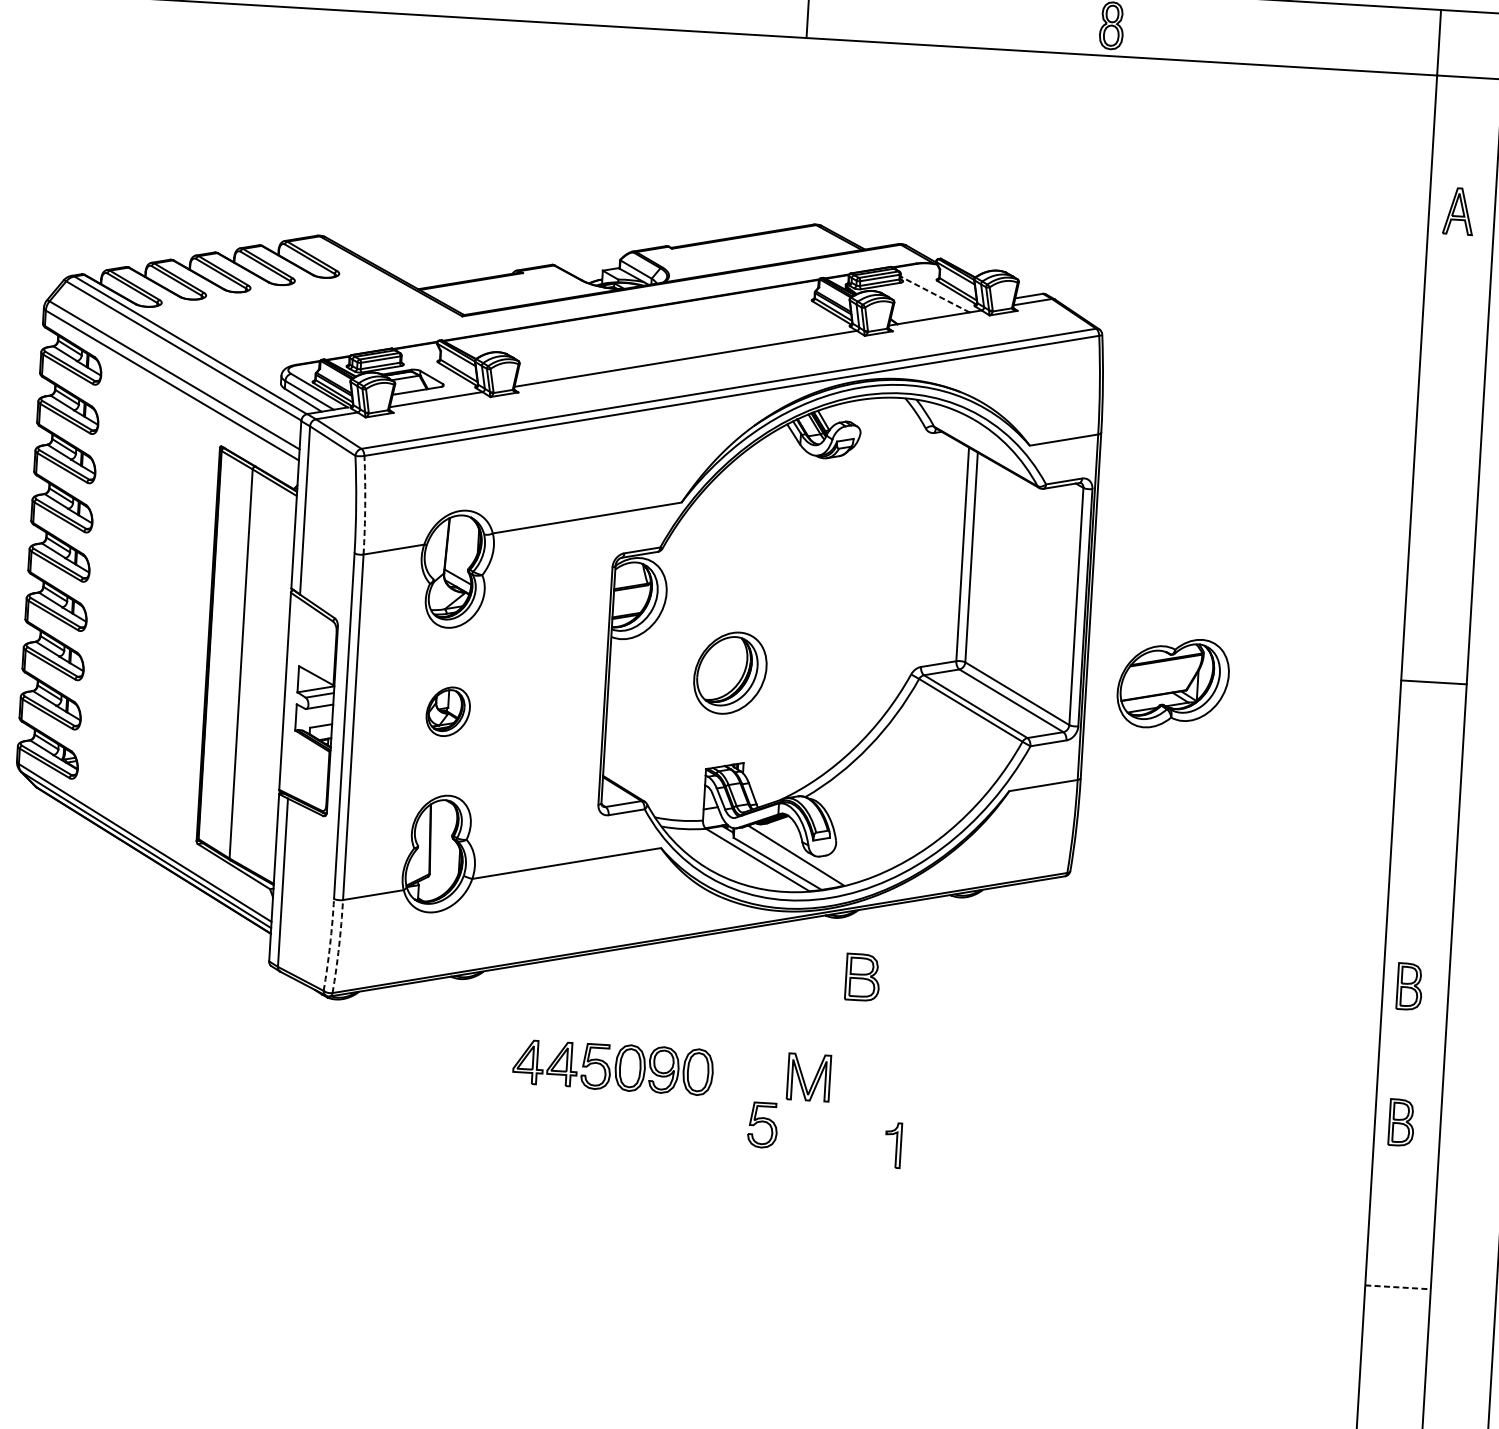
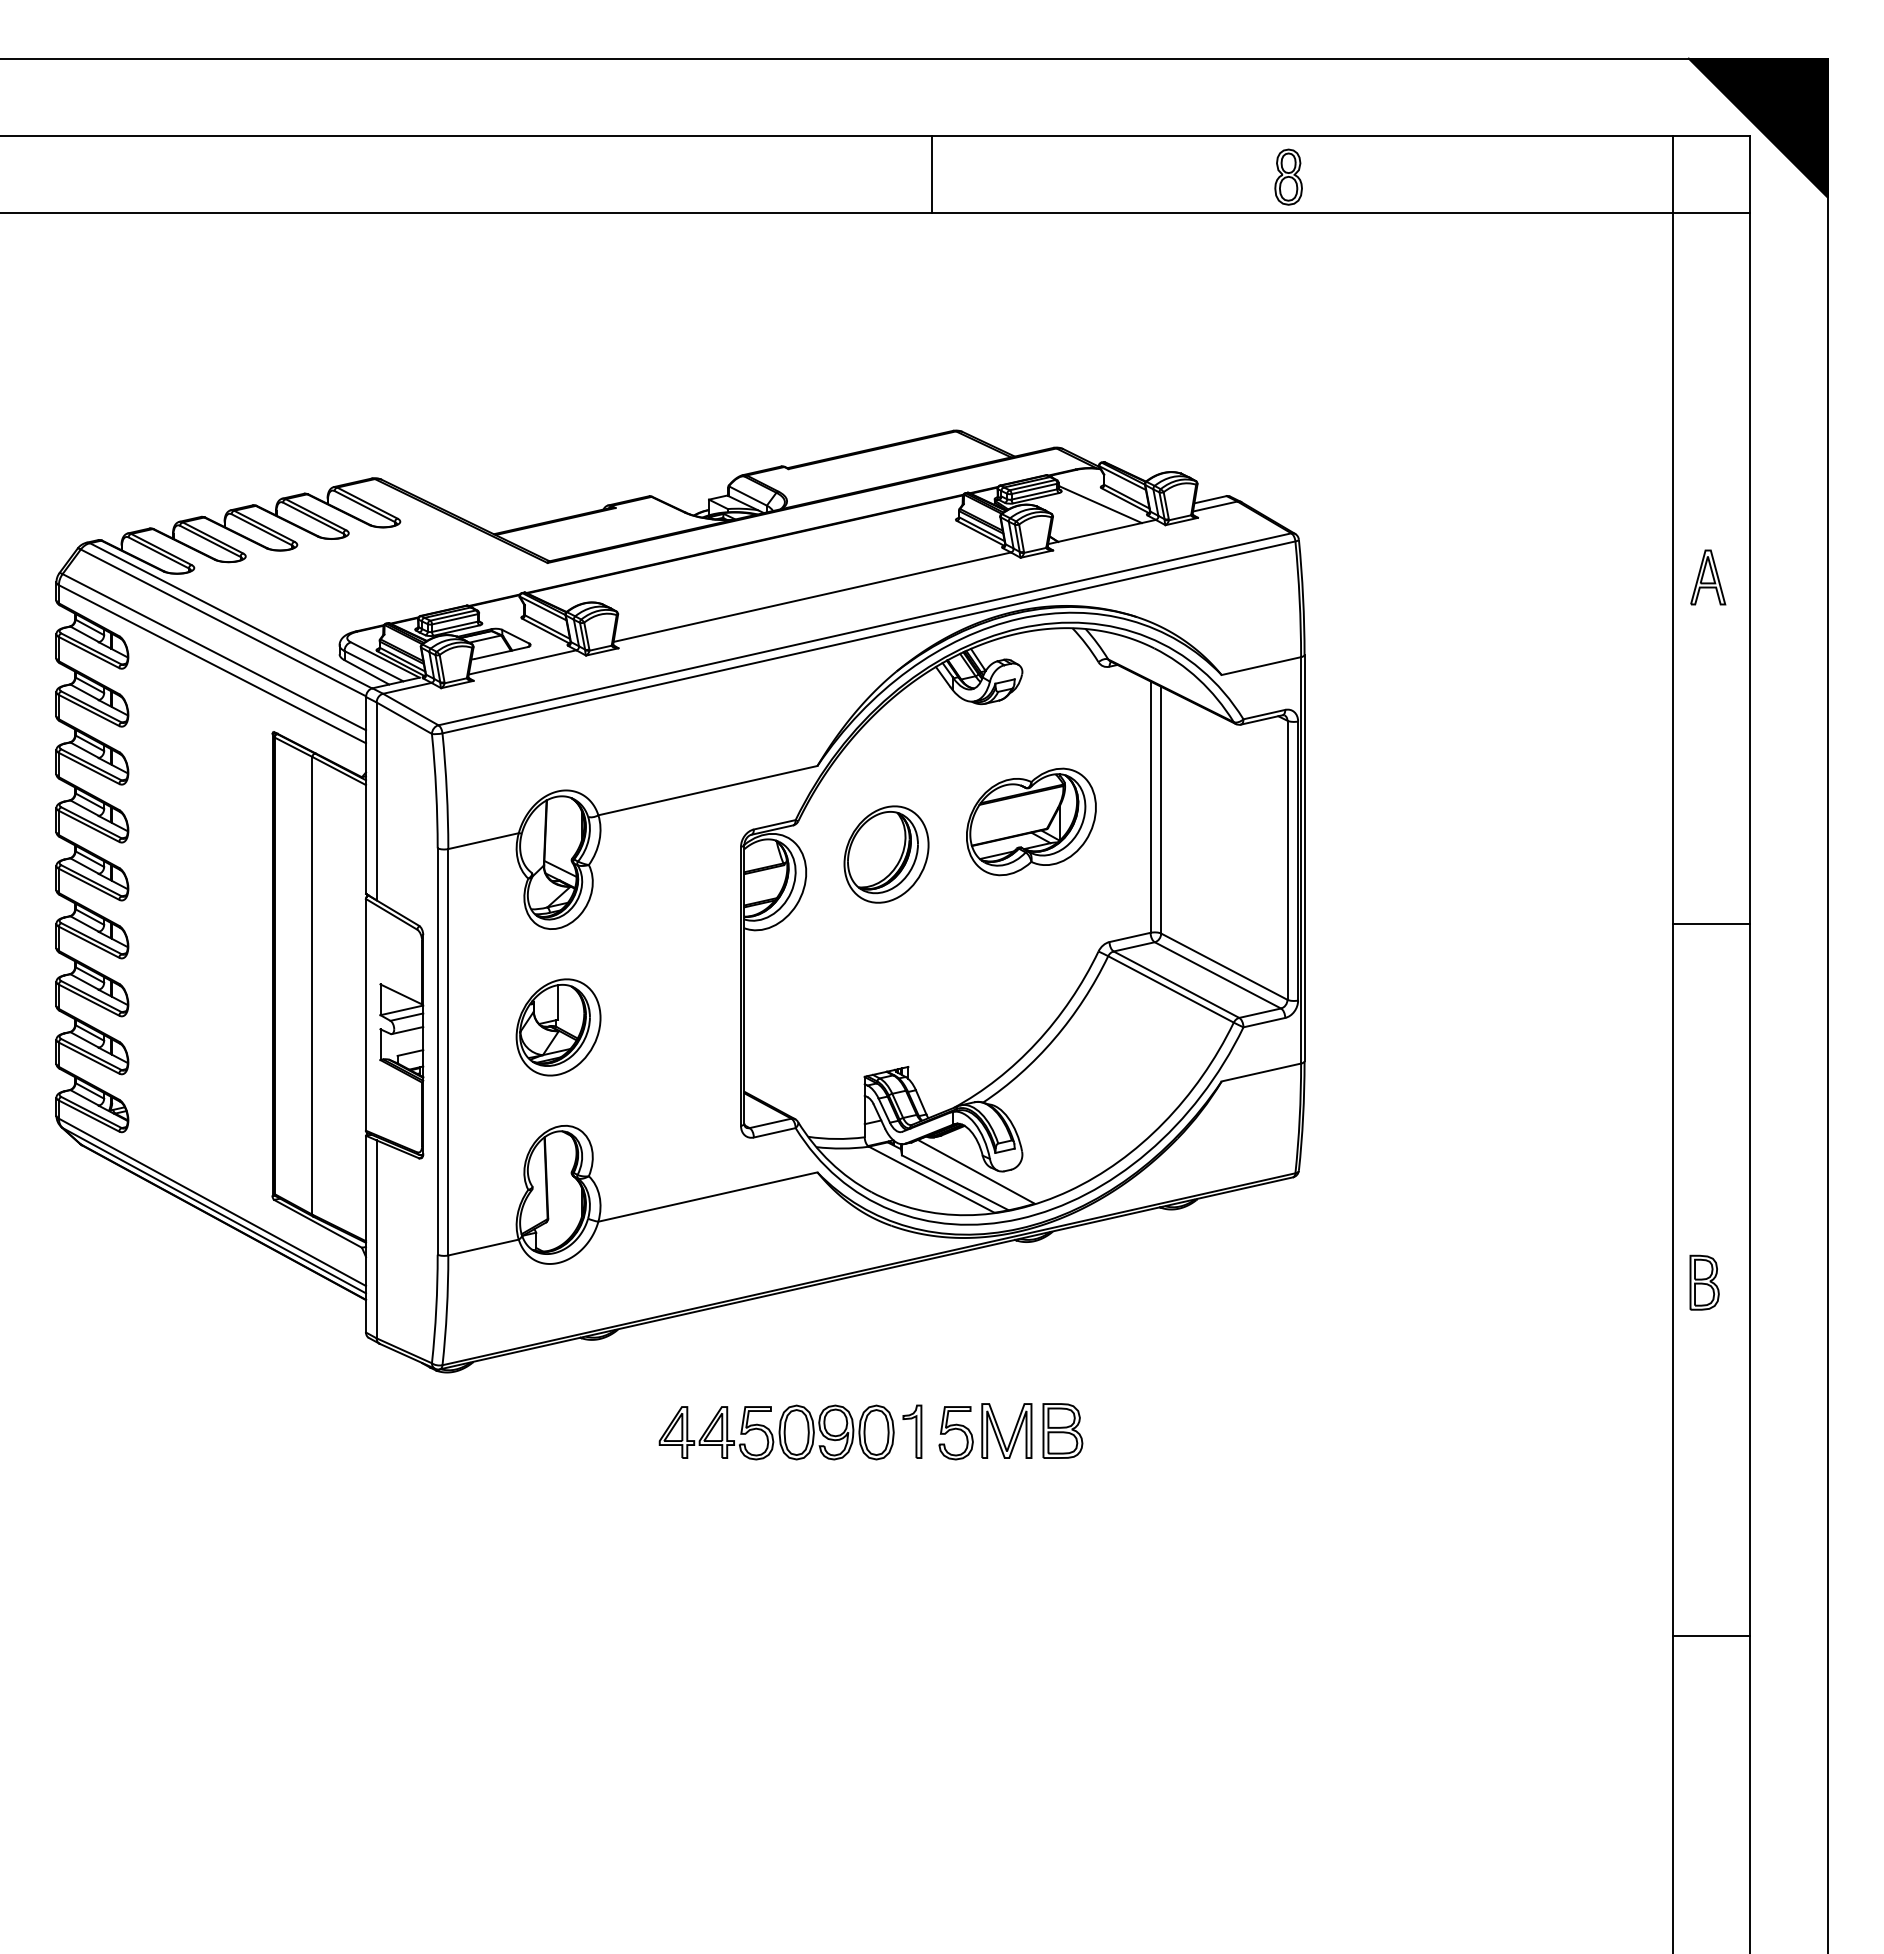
part: (1459, 211) -> (1708, 577), moved
line: (935, 294) -> (1100, 504), dashed -> solid
arc: (364, 505) -> (446, 791), dashed -> solid
part: (730, 673) -> (886, 854), moved
part: (1173, 683) -> (1031, 821), moved
part: (448, 711) -> (558, 1027), size x1.67
arc: (330, 945) -> (436, 1309), dashed -> solid
arc: (338, 946) -> (446, 1310), dashed -> solid
part: (862, 977) -> (1062, 1430), moved
part: (1401, 1122) -> (1704, 1442), removed
part: (762, 1125) -> (955, 1433), moved
part: (893, 1145) -> (912, 1431), moved
line: (1397, 1286) -> (1711, 1635), dashed -> solid

